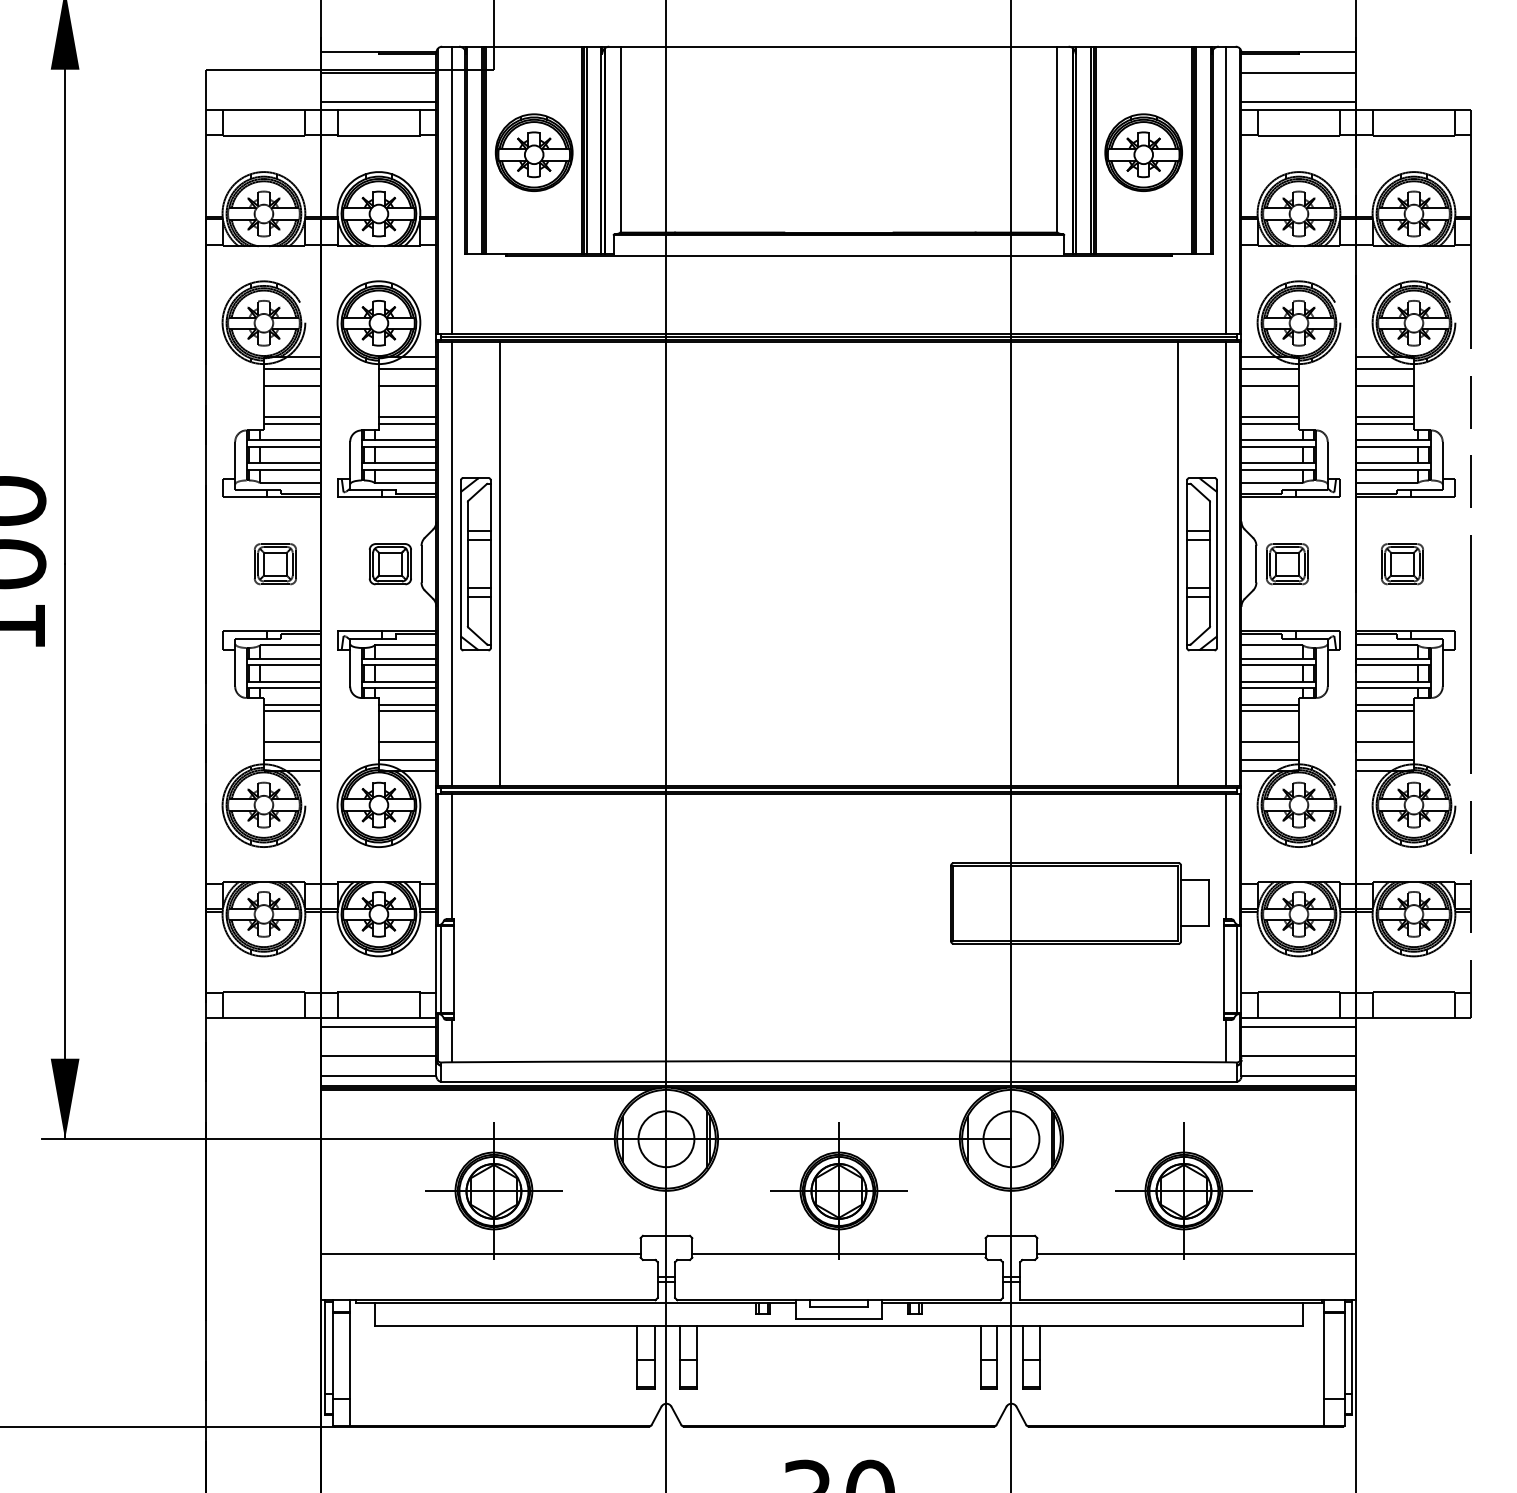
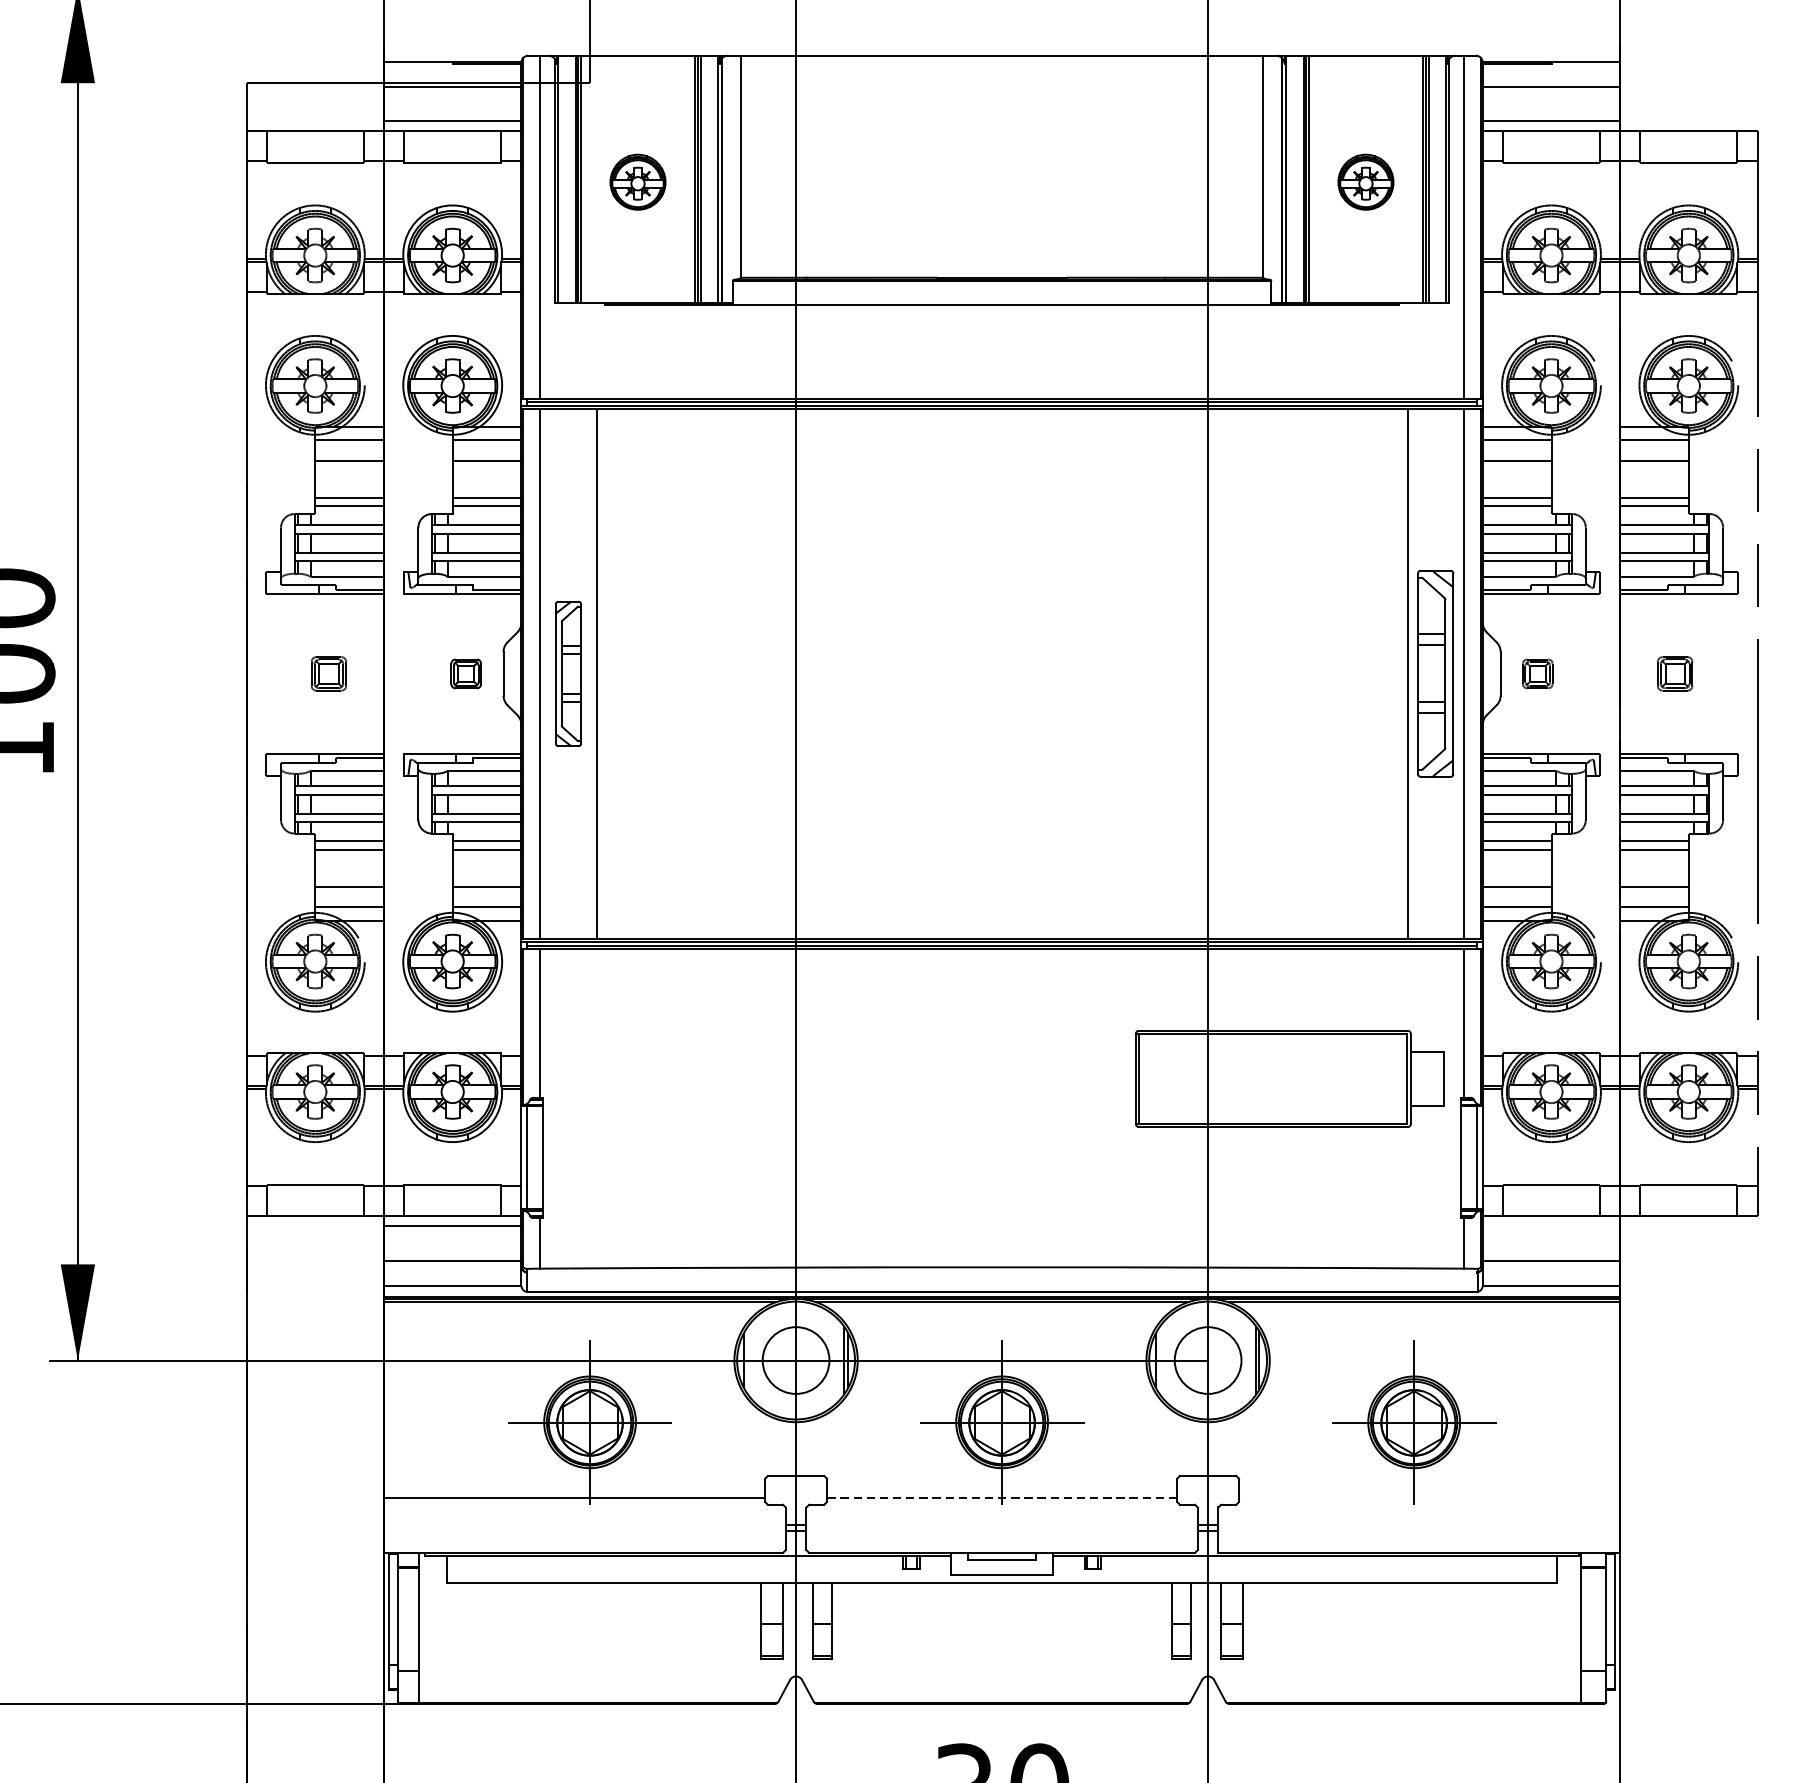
part: (533, 152) -> (637, 182), size x0.6
part: (1143, 152) -> (1365, 182), size x0.6
part: (274, 564) -> (327, 674), size x0.7
part: (389, 564) -> (465, 674), size x0.6
part: (475, 564) -> (568, 674), size x0.7
part: (1287, 564) -> (1537, 674), size x0.6
part: (1402, 564) -> (1675, 674), size x0.7
line: (1298, 1026) -> (1550, 1225), removed
line: (838, 1254) -> (1001, 1498), solid -> dashed
line: (1196, 1254) -> (1429, 1498), removed

